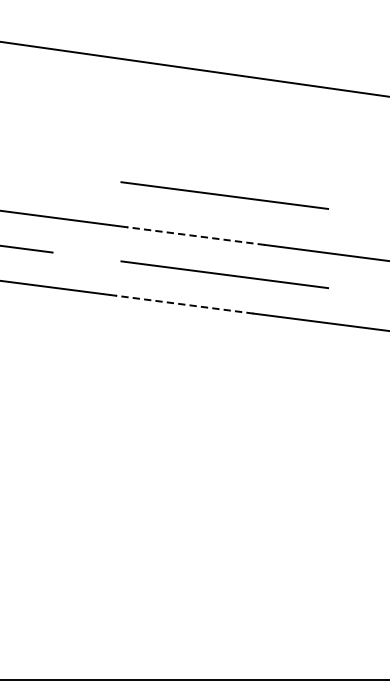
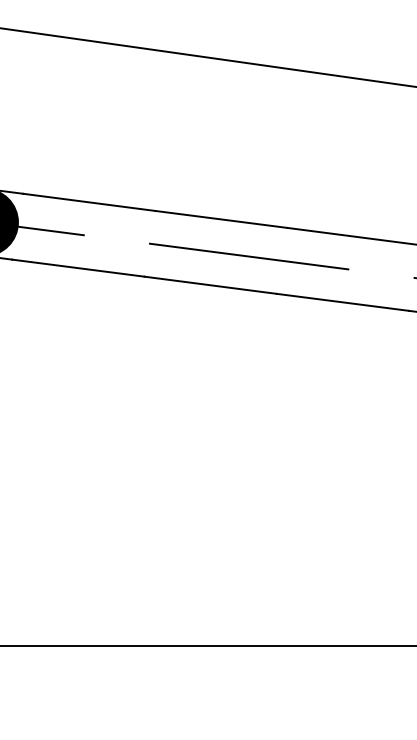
line: (225, 195) -> (249, 180), removed
line: (195, 236) -> (221, 219), dashed -> solid
line: (184, 304) -> (210, 285), dashed -> solid

